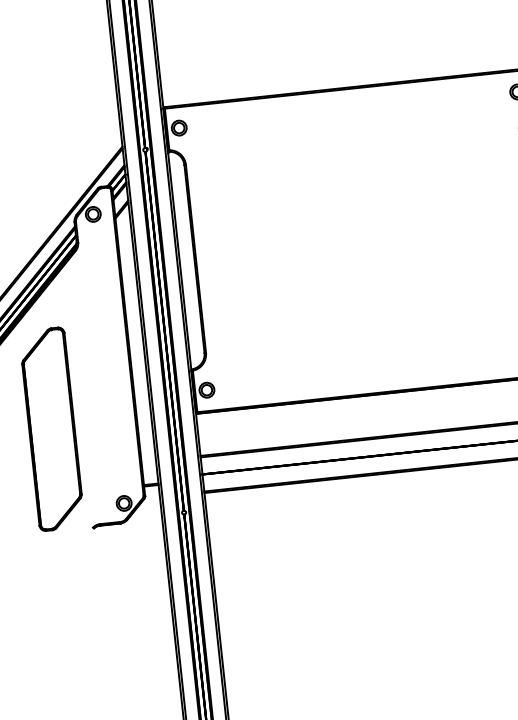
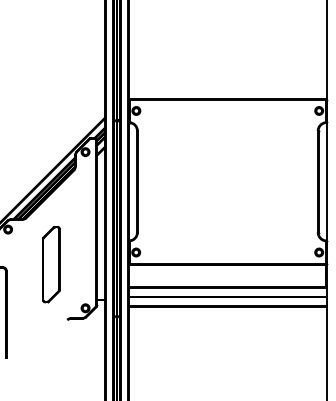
part: (52, 429) -> (51, 264), size x0.7

